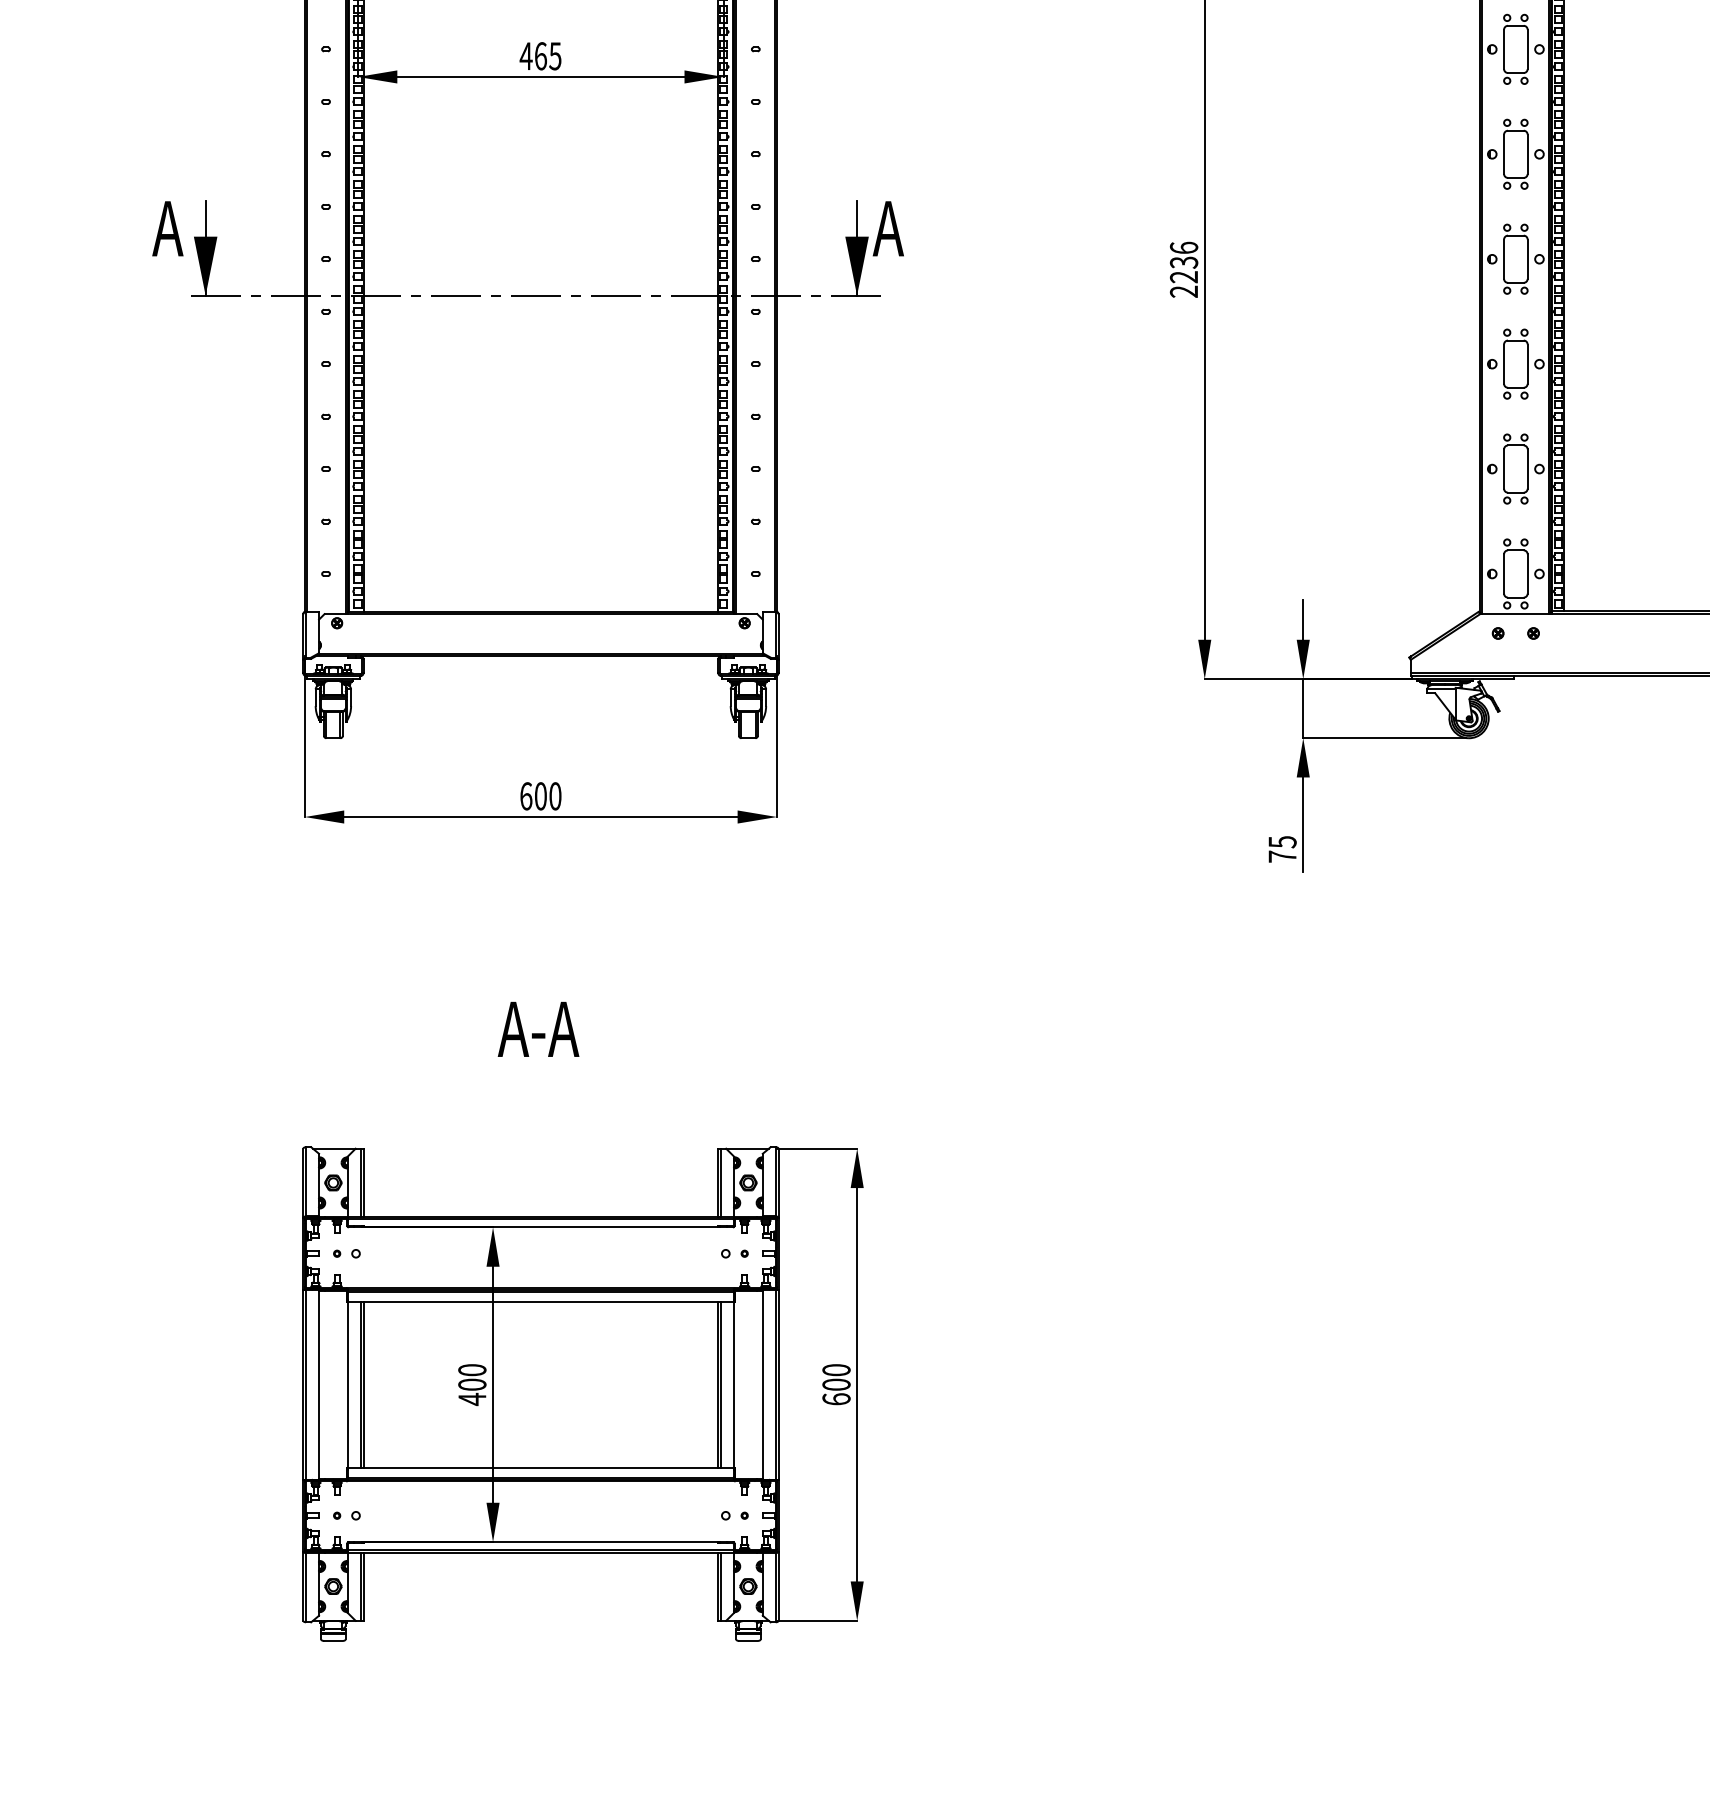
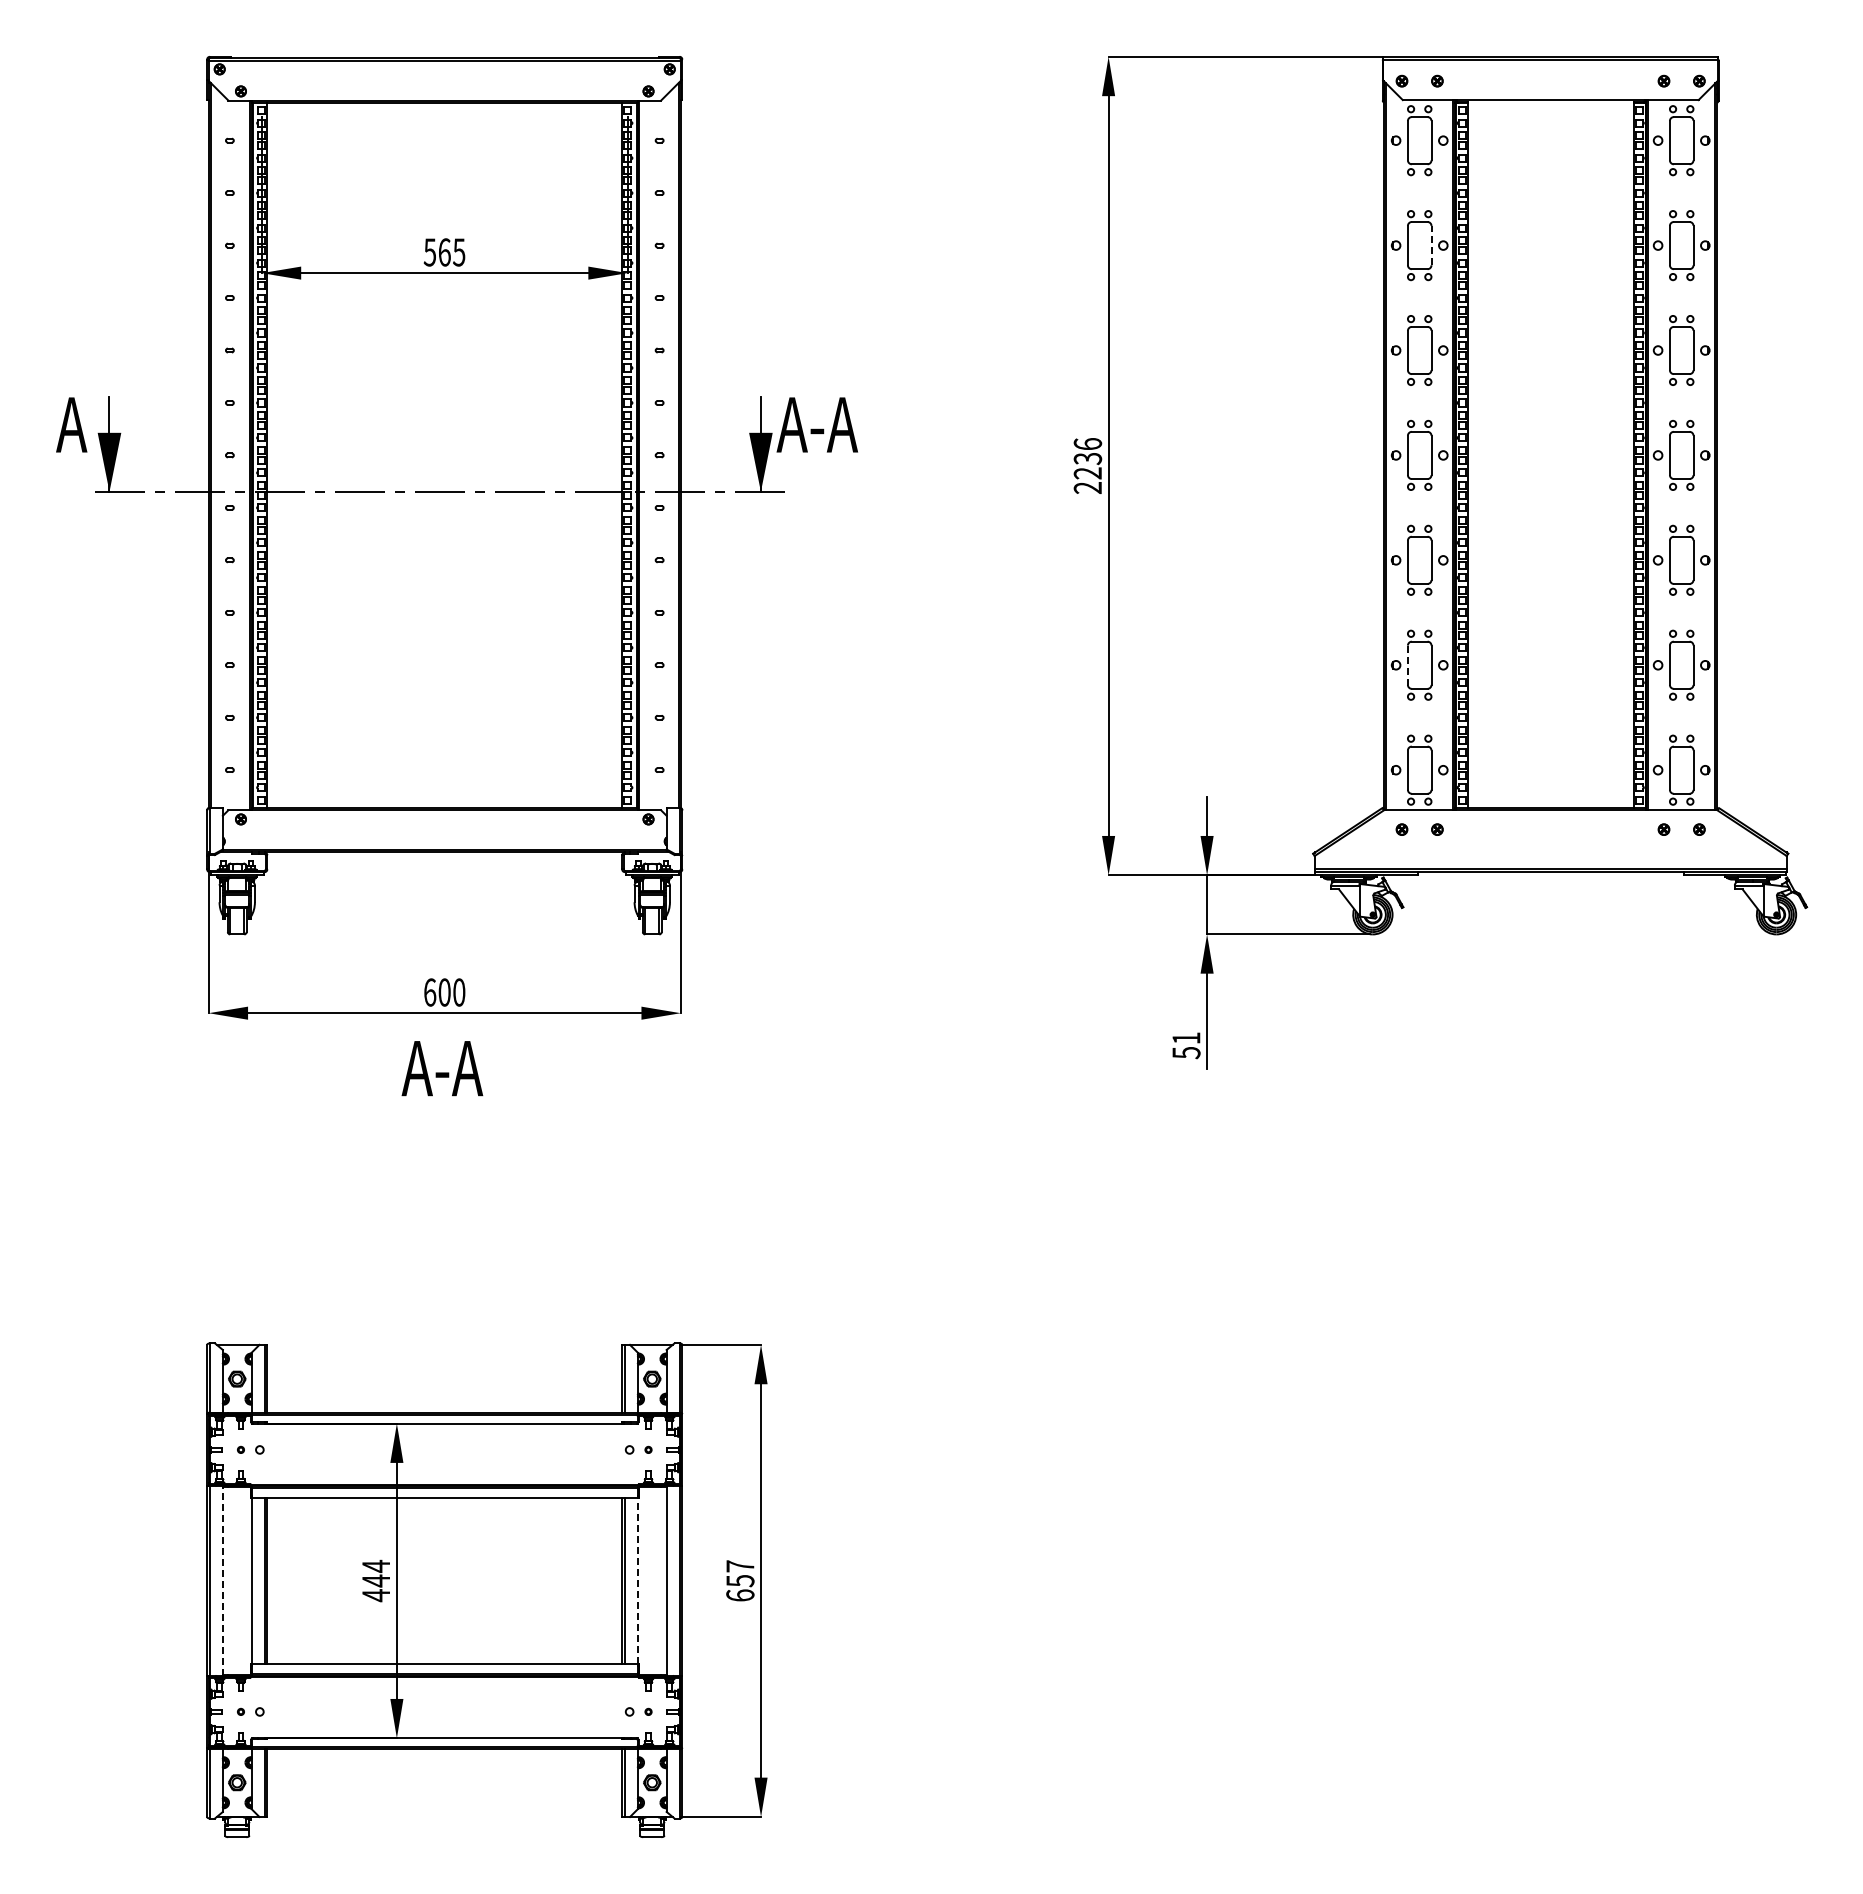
line: (1527, 49) -> (1431, 245), solid -> dashed
text: (525, 56) -> (429, 252), 465 -> 565
text: (930, 228) -> (834, 424), А -> А-А
line: (1503, 469) -> (1407, 665), solid -> dashed
text: (1282, 849) -> (1186, 1045), 75 -> 51
text: (538, 1029) -> (442, 1068), moved
text: (472, 1377) -> (376, 1573), 400 -> 444
text: (836, 1377) -> (740, 1573), 600 -> 657
line: (318, 1384) -> (222, 1580), solid -> dashed
line: (733, 1384) -> (637, 1580), solid -> dashed

